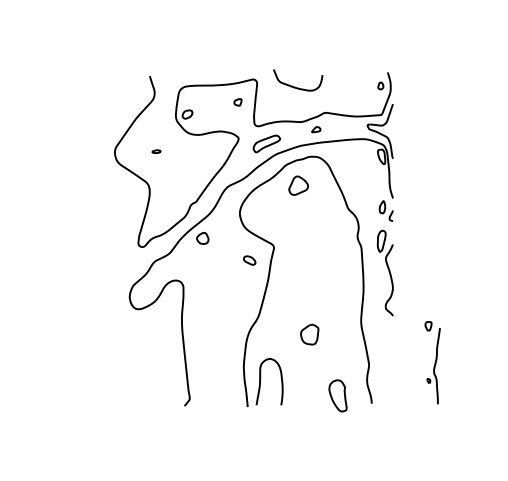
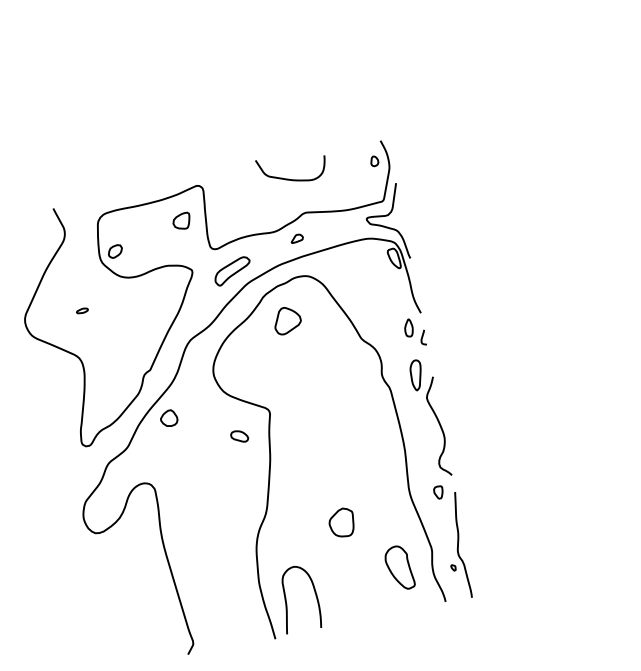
curve: (295, 86) -> (290, 178), moved
part: (237, 102) -> (181, 221), size x1.67
part: (432, 362) -> (453, 541), moved
part: (337, 395) -> (398, 567), moved

